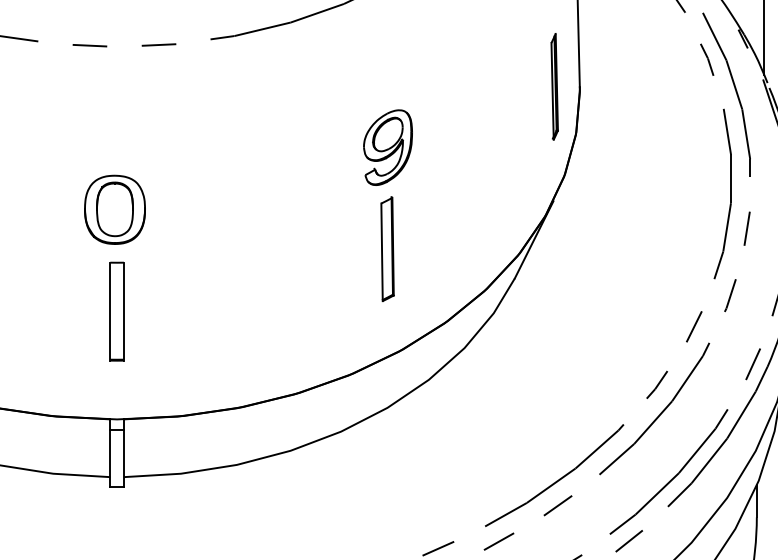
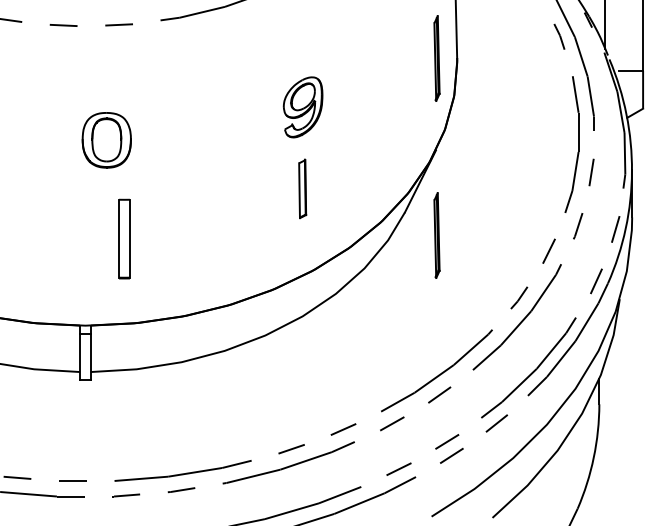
part: (114, 210) -> (106, 140), moved
part: (387, 248) -> (302, 188), size x0.7
part: (554, 307) -> (436, 235), added
part: (117, 310) -> (124, 238), moved

